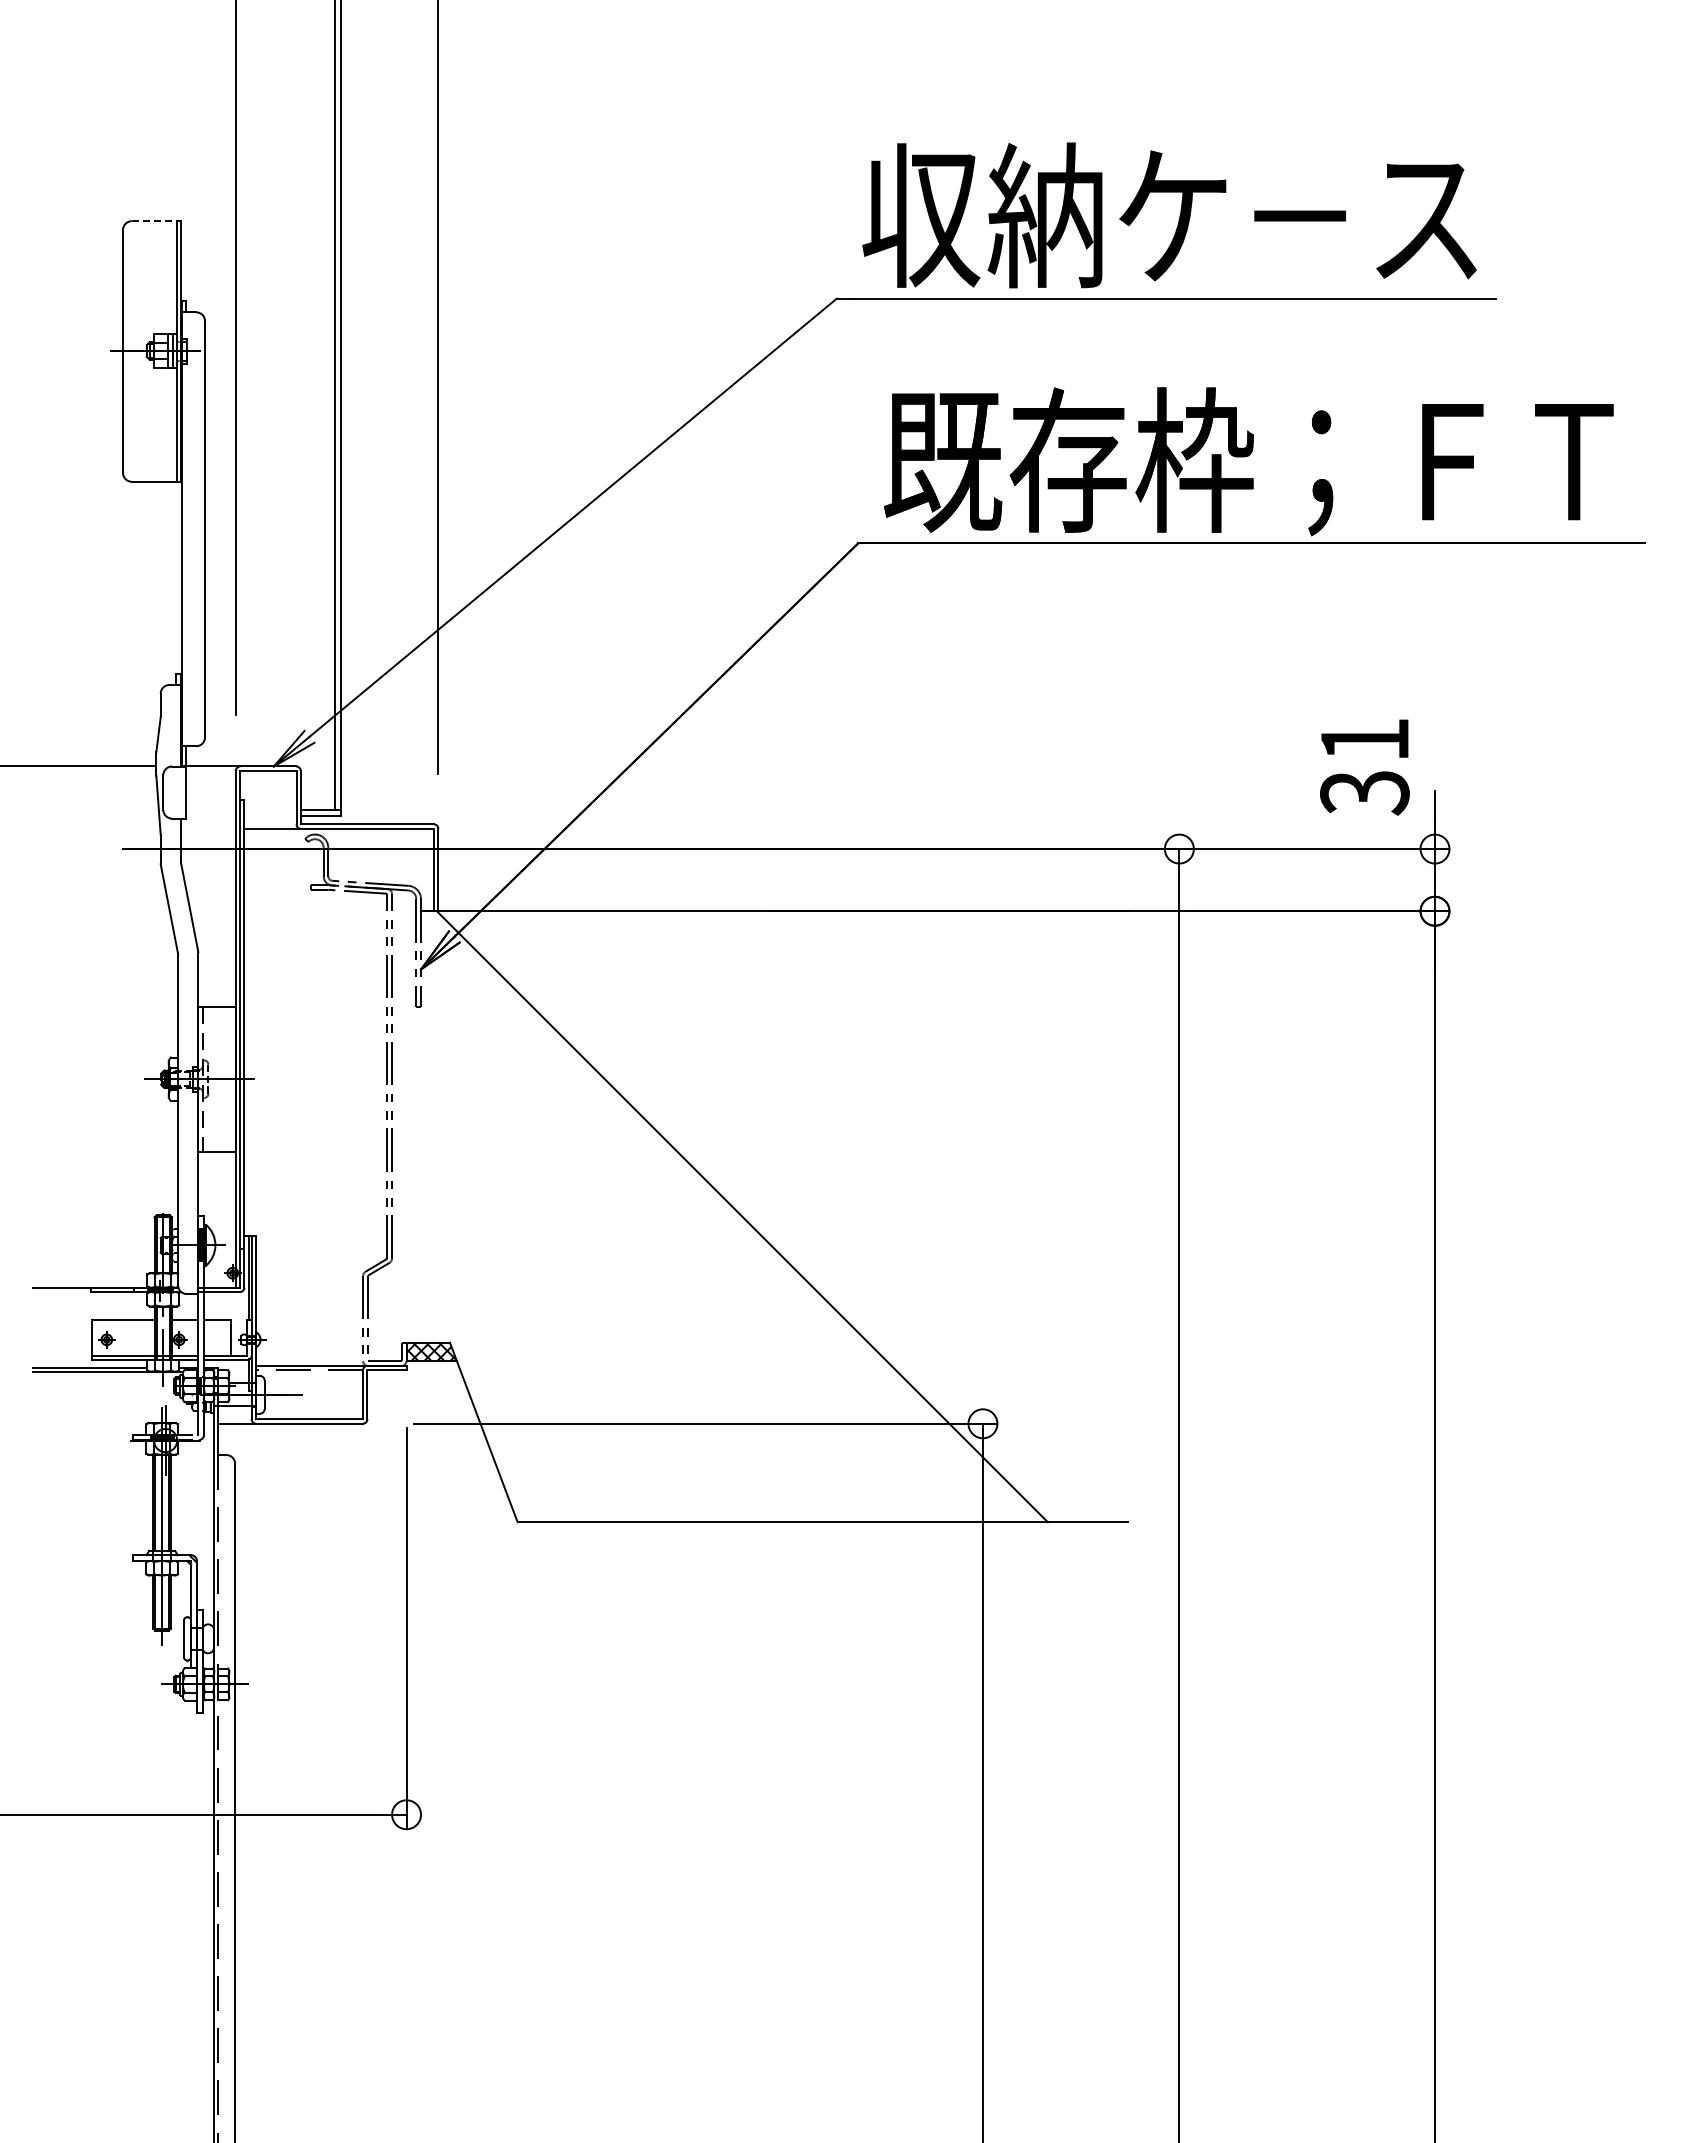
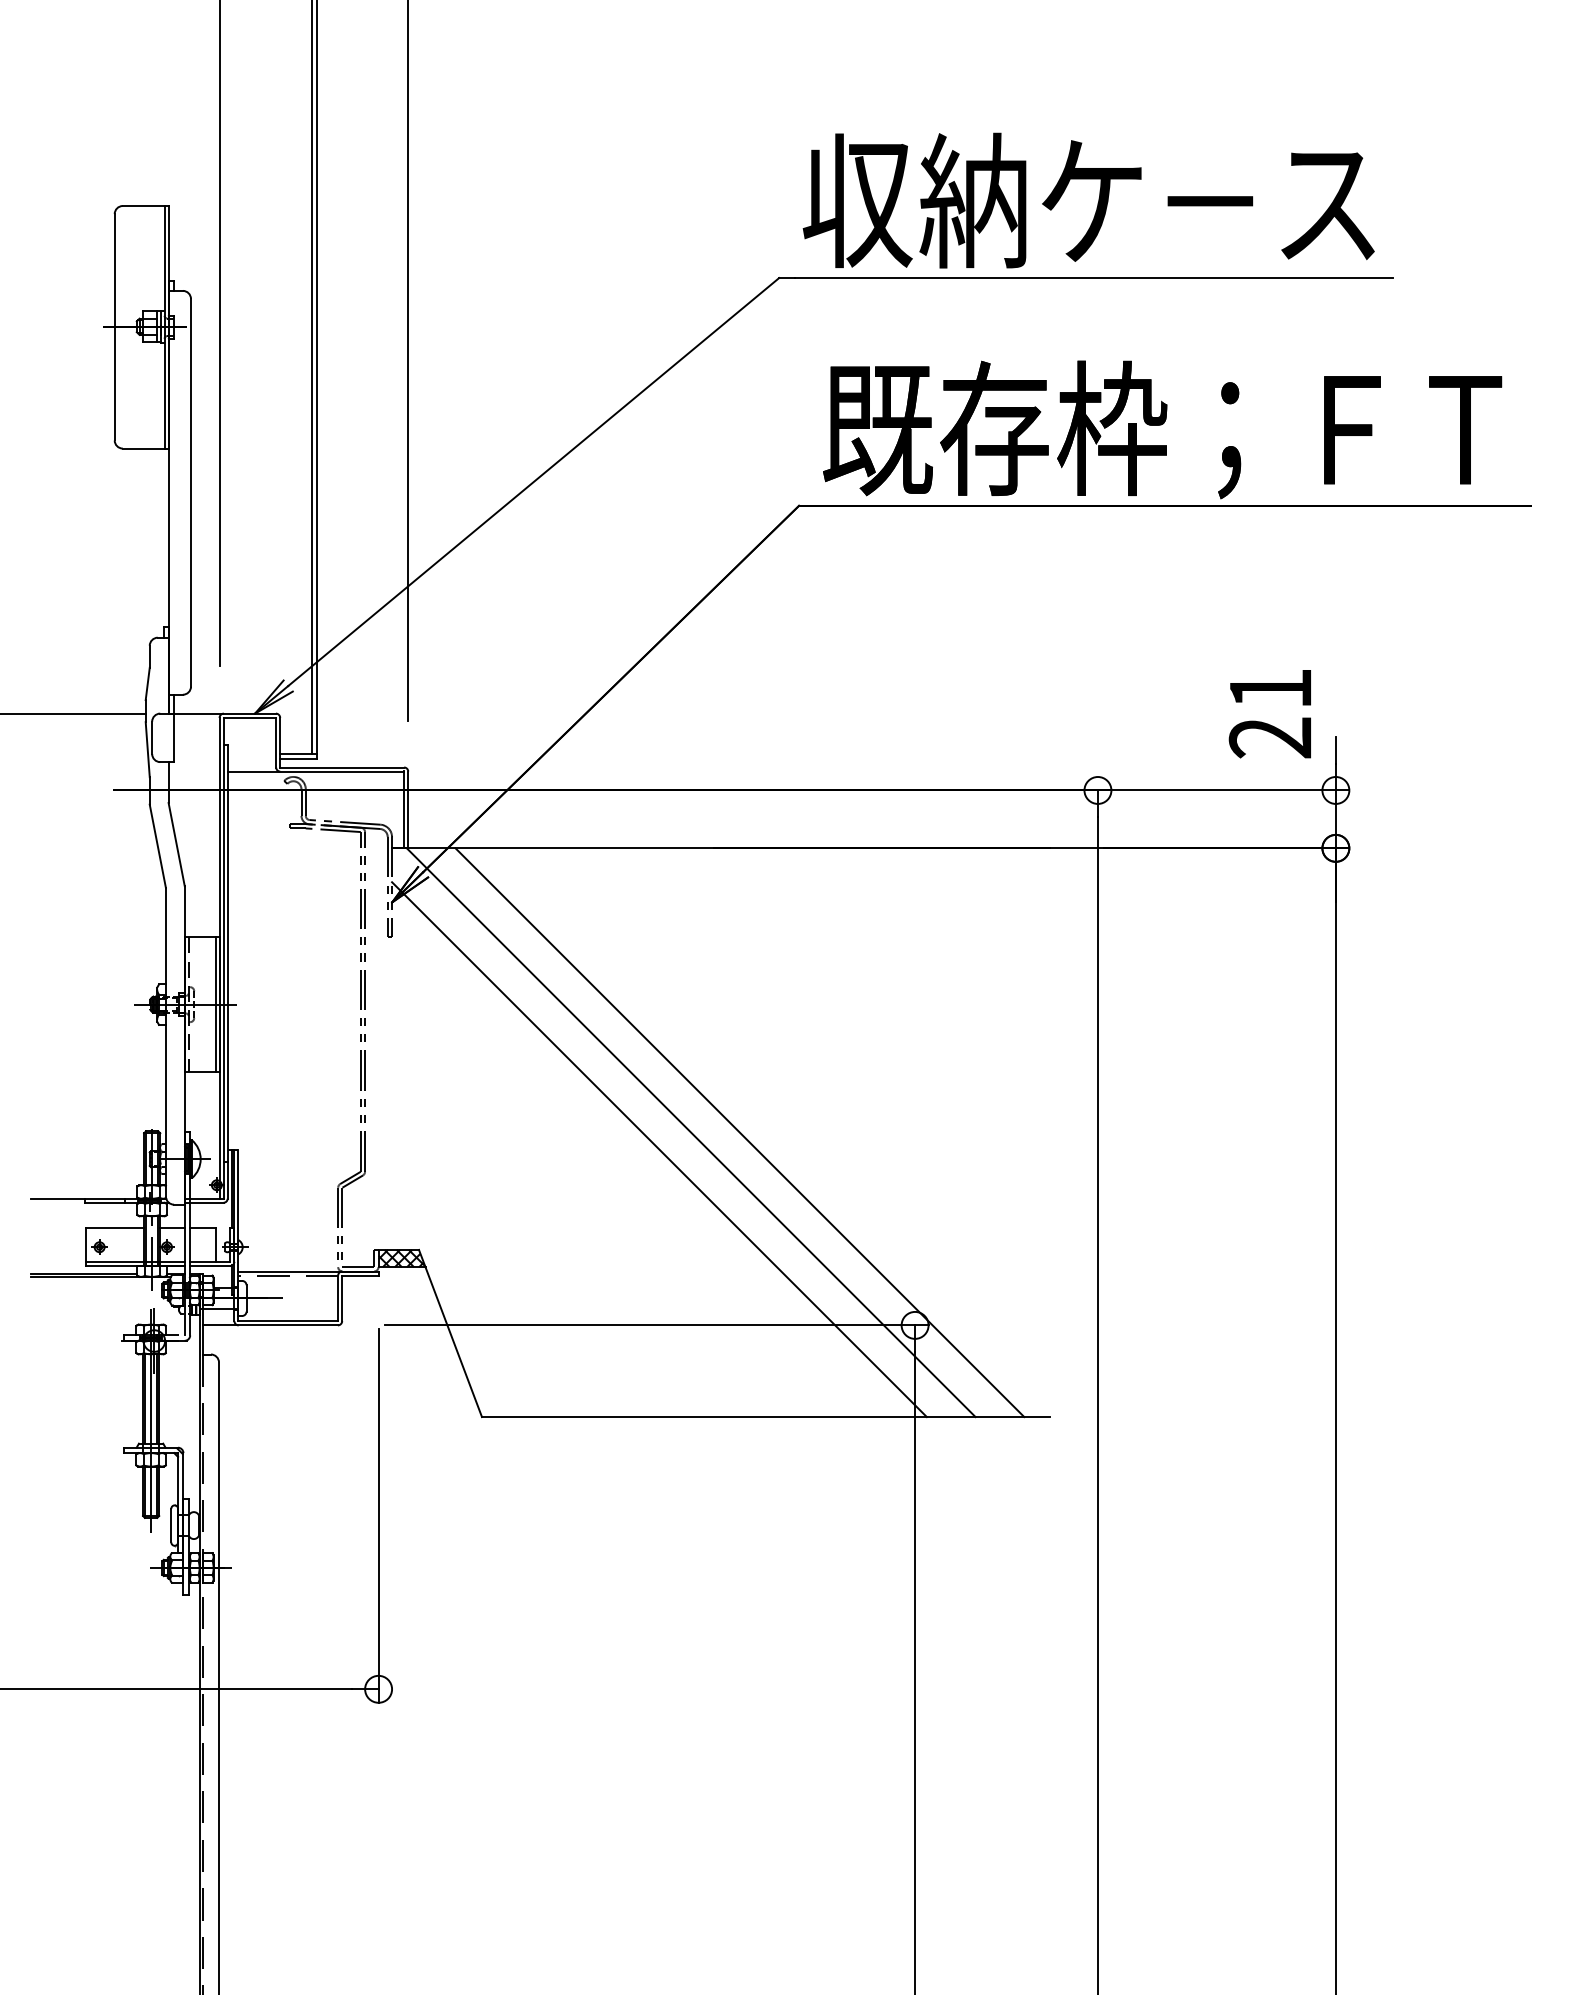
line: (156, 221) -> (145, 206), dashed -> solid
text: (1364, 792) -> (1270, 737), 31 -> 21
line: (231, 1078) -> (215, 1004), added
line: (794, 1216) -> (739, 1132), added
line: (708, 1234) -> (659, 1149), added

